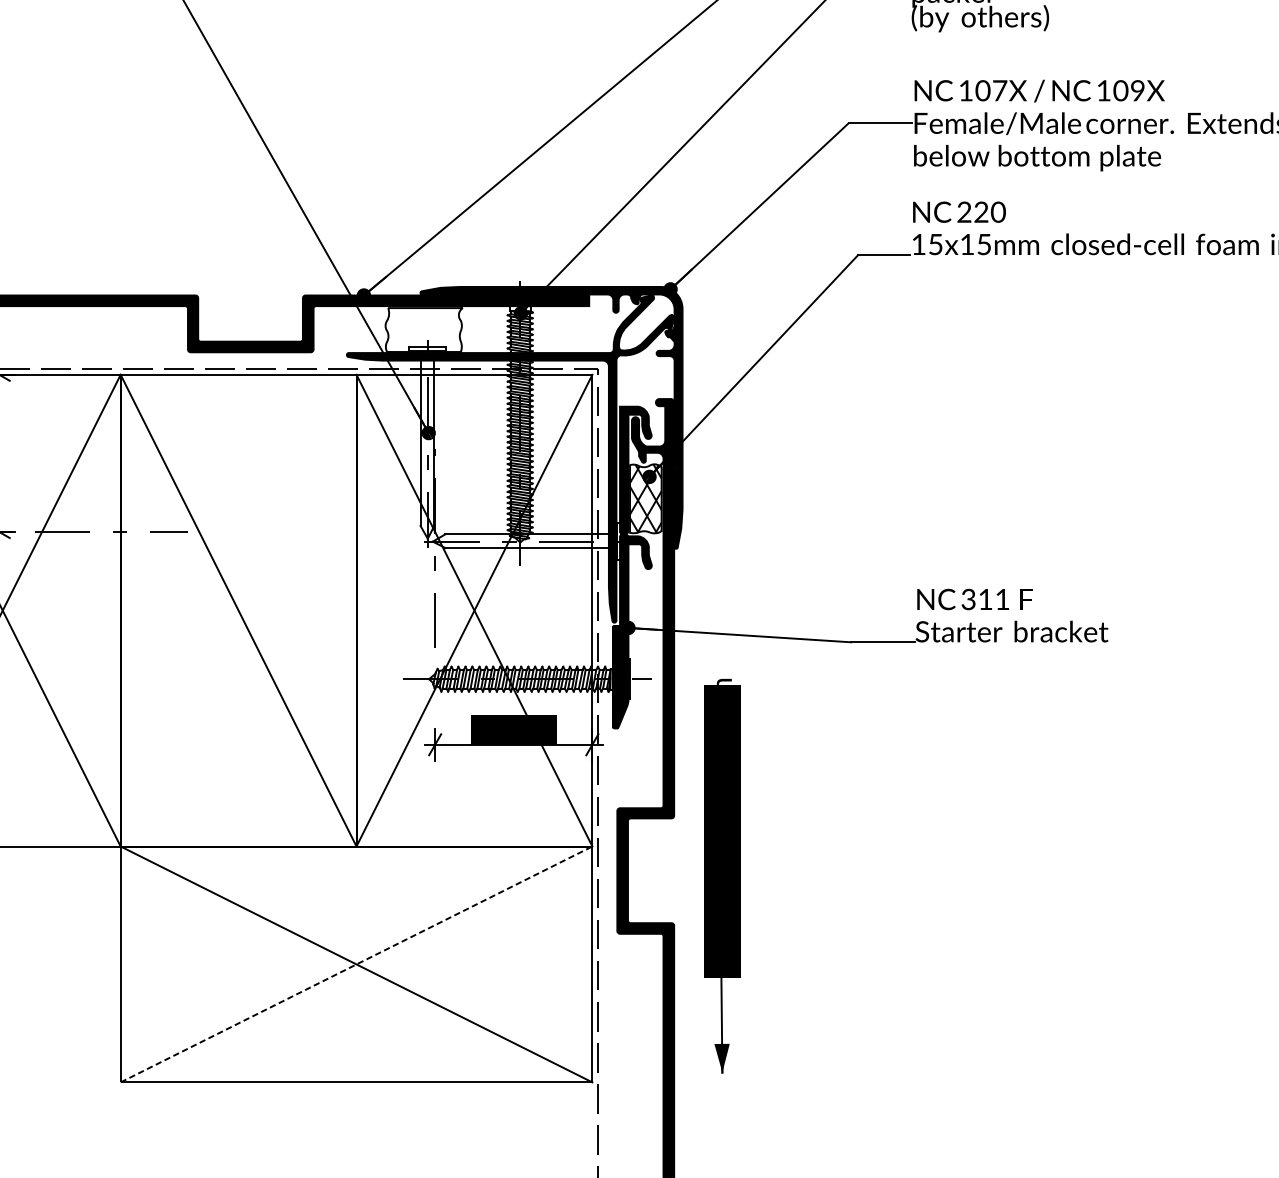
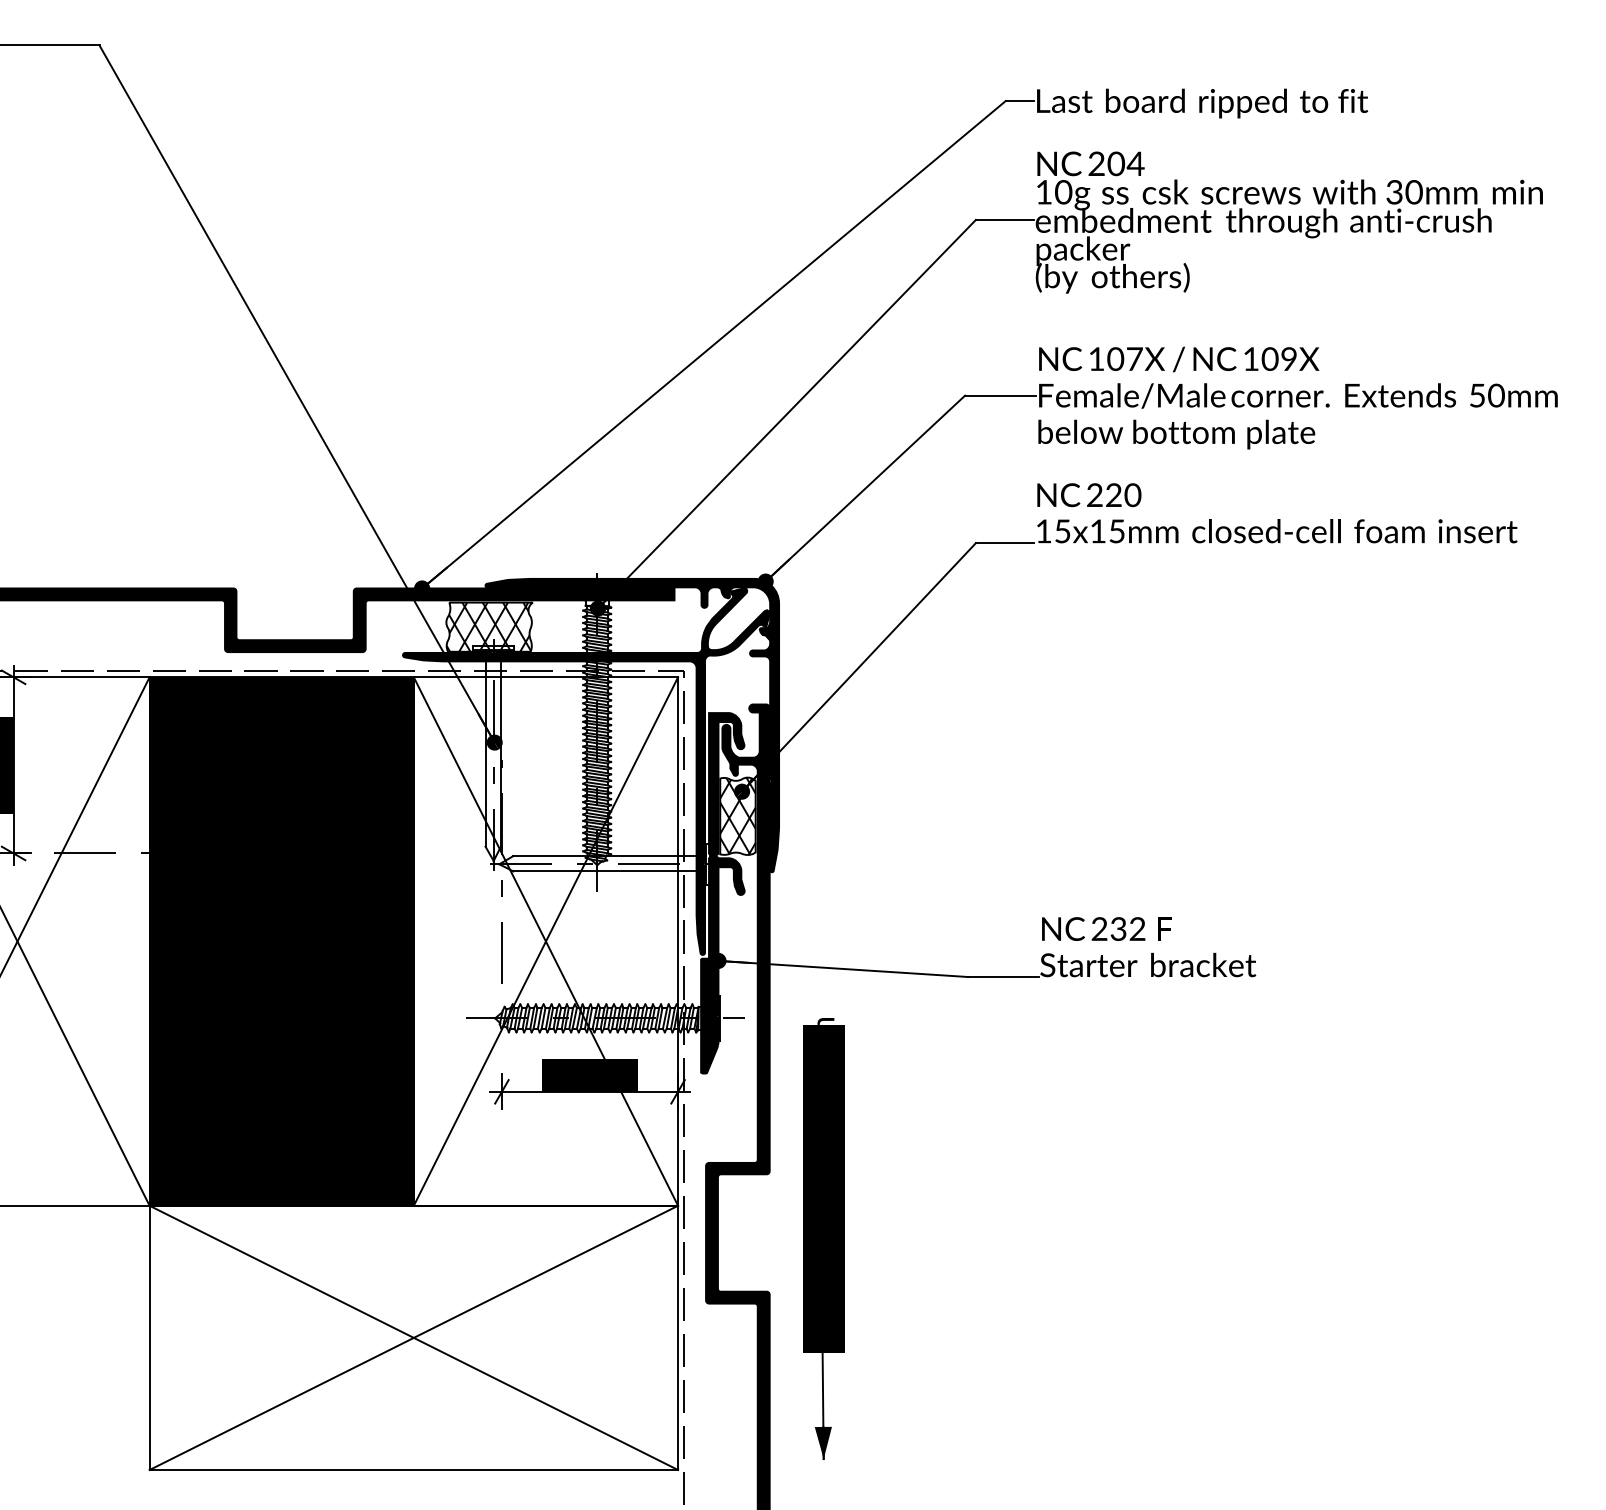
hatch: (423, 329) -> (488, 626), added
text: (985, 599) -> (1118, 928), 311 -> 232
fill: (238, 610) -> (281, 941), added
line: (357, 964) -> (414, 1337), dashed -> solid

